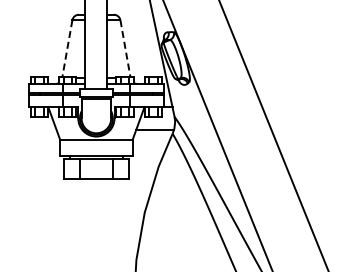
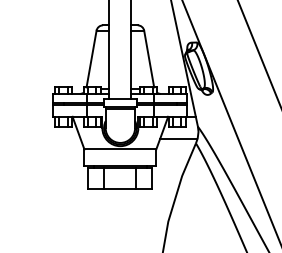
line: (67, 48) -> (91, 58), dashed -> solid
line: (125, 48) -> (149, 58), dashed -> solid

